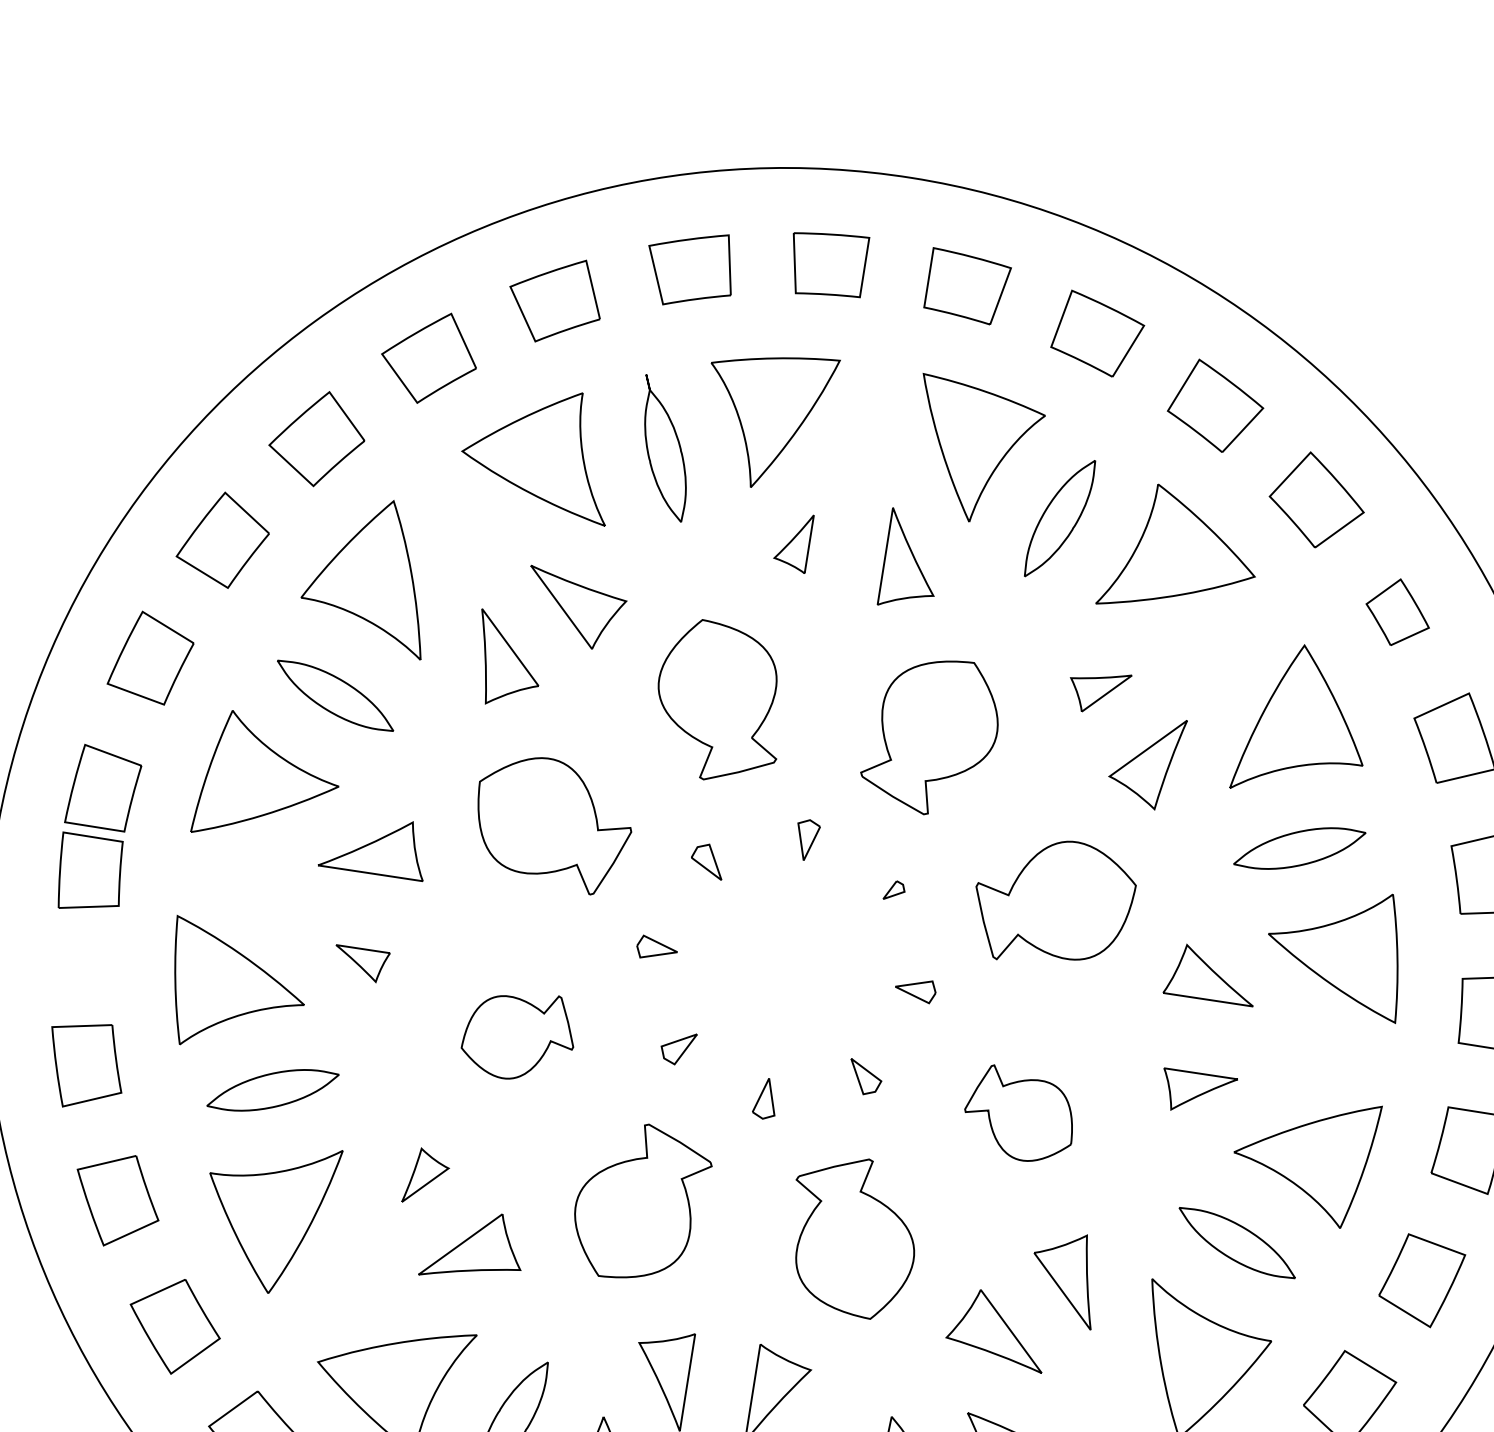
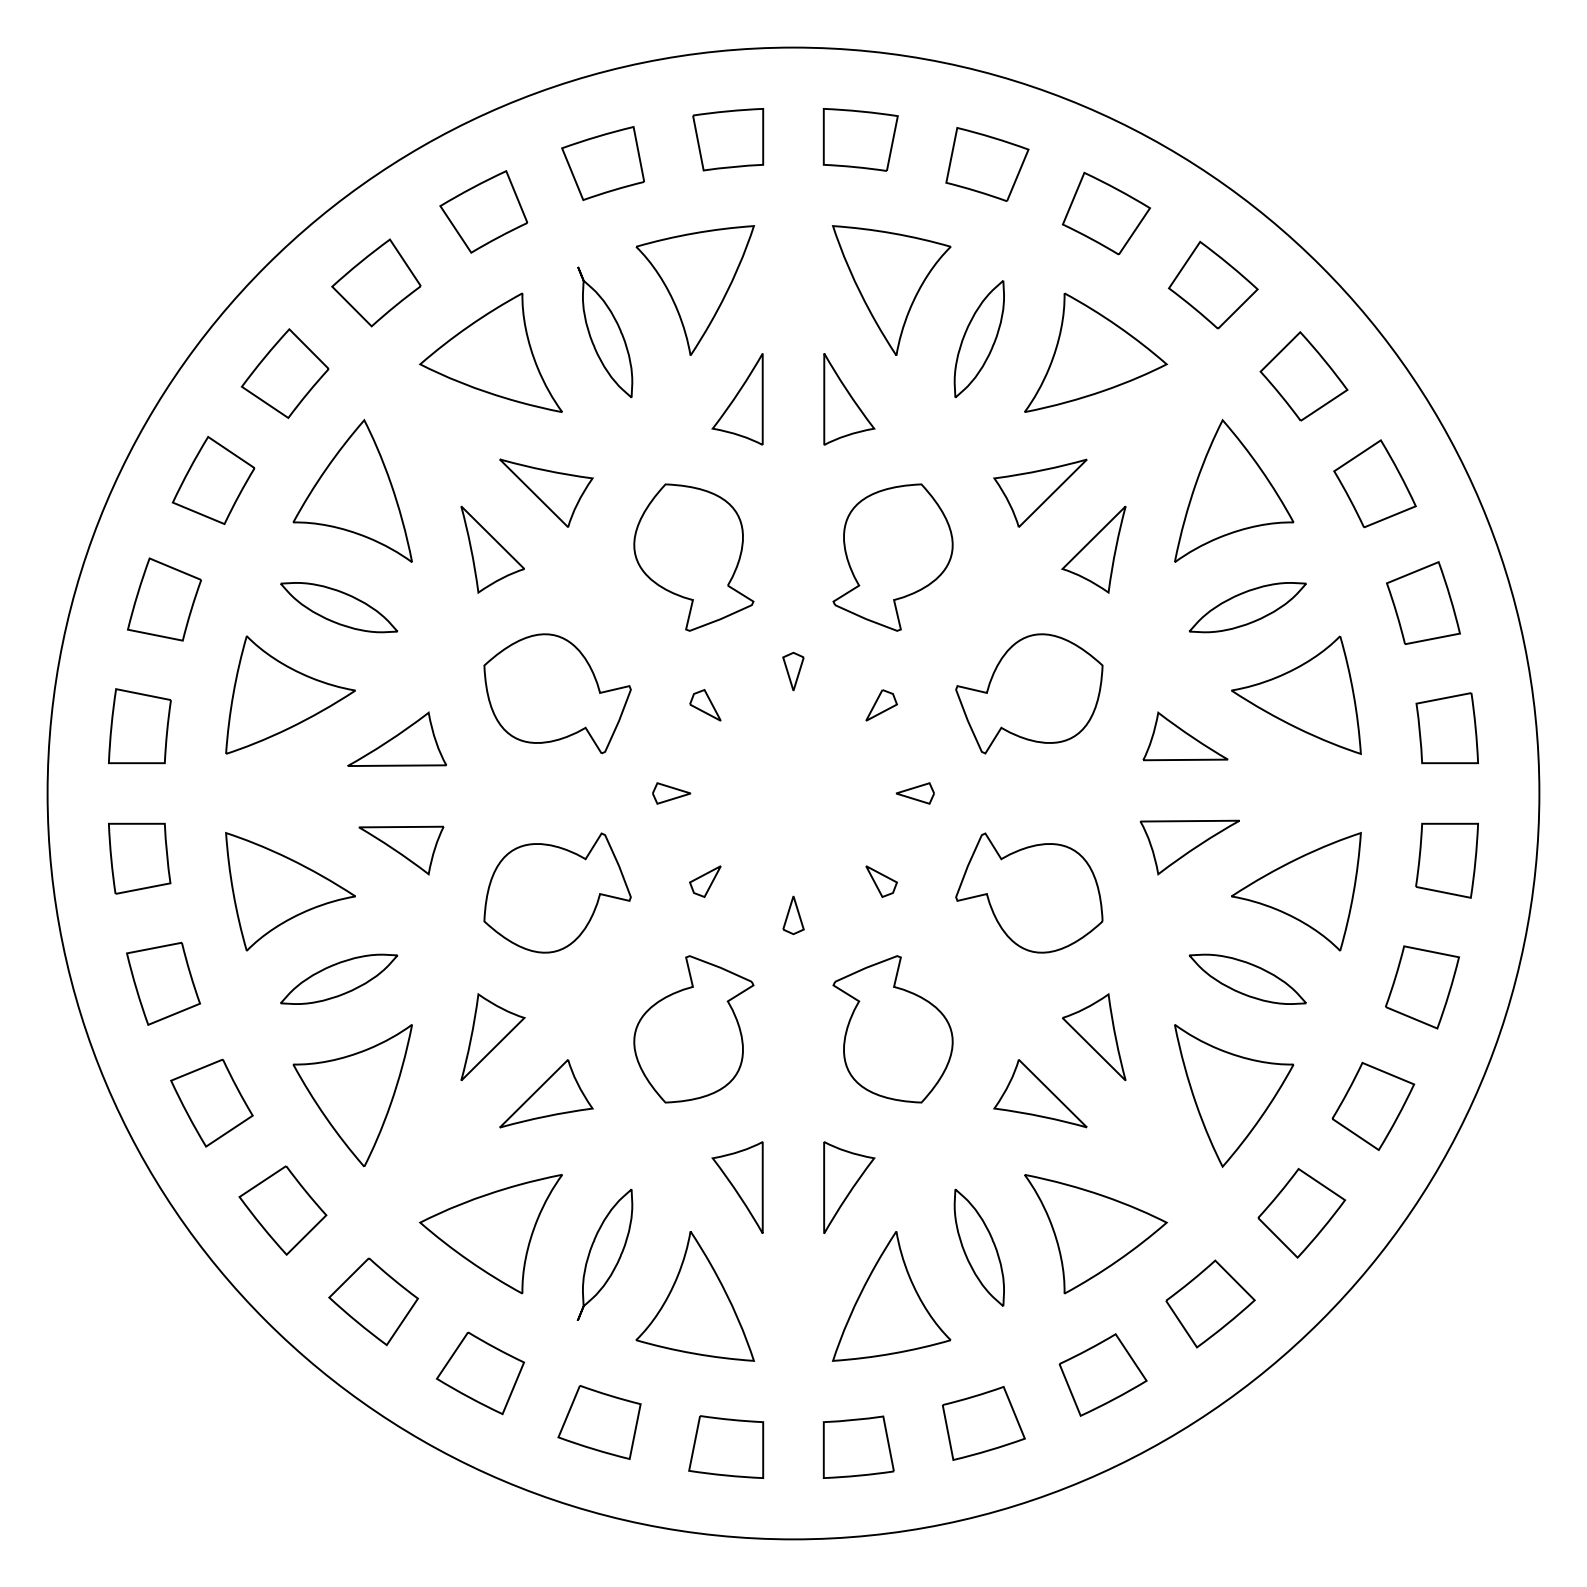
part: (793, 541) -> (737, 399), size x1.67
part: (1397, 612) -> (1303, 376), size x1.43
part: (1099, 691) -> (1040, 492), size x1.67
part: (90, 874) -> (139, 858), moved
part: (894, 890) -> (881, 705), size x1.67
part: (360, 964) -> (401, 850), size x1.67
part: (519, 1034) -> (557, 892), size x1.43
part: (1197, 1093) -> (1189, 847), size x1.43
part: (1020, 1114) -> (1029, 892), size x1.43
part: (426, 1176) -> (492, 1036), size x1.67

